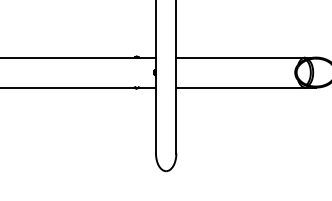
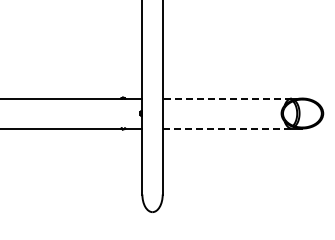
line: (241, 57) -> (227, 98), solid -> dashed
line: (241, 87) -> (227, 128), solid -> dashed

